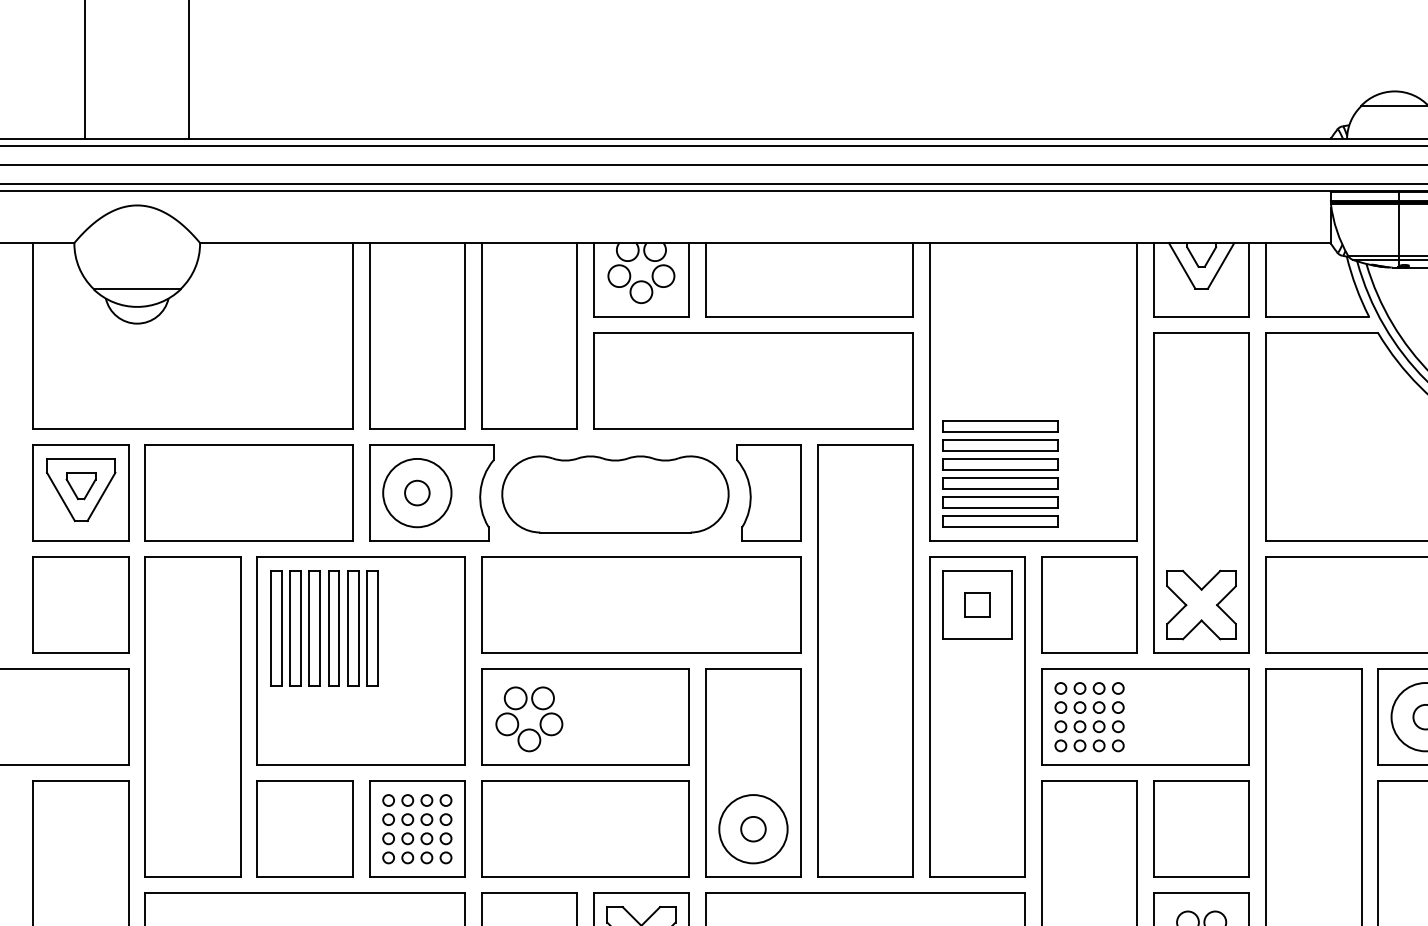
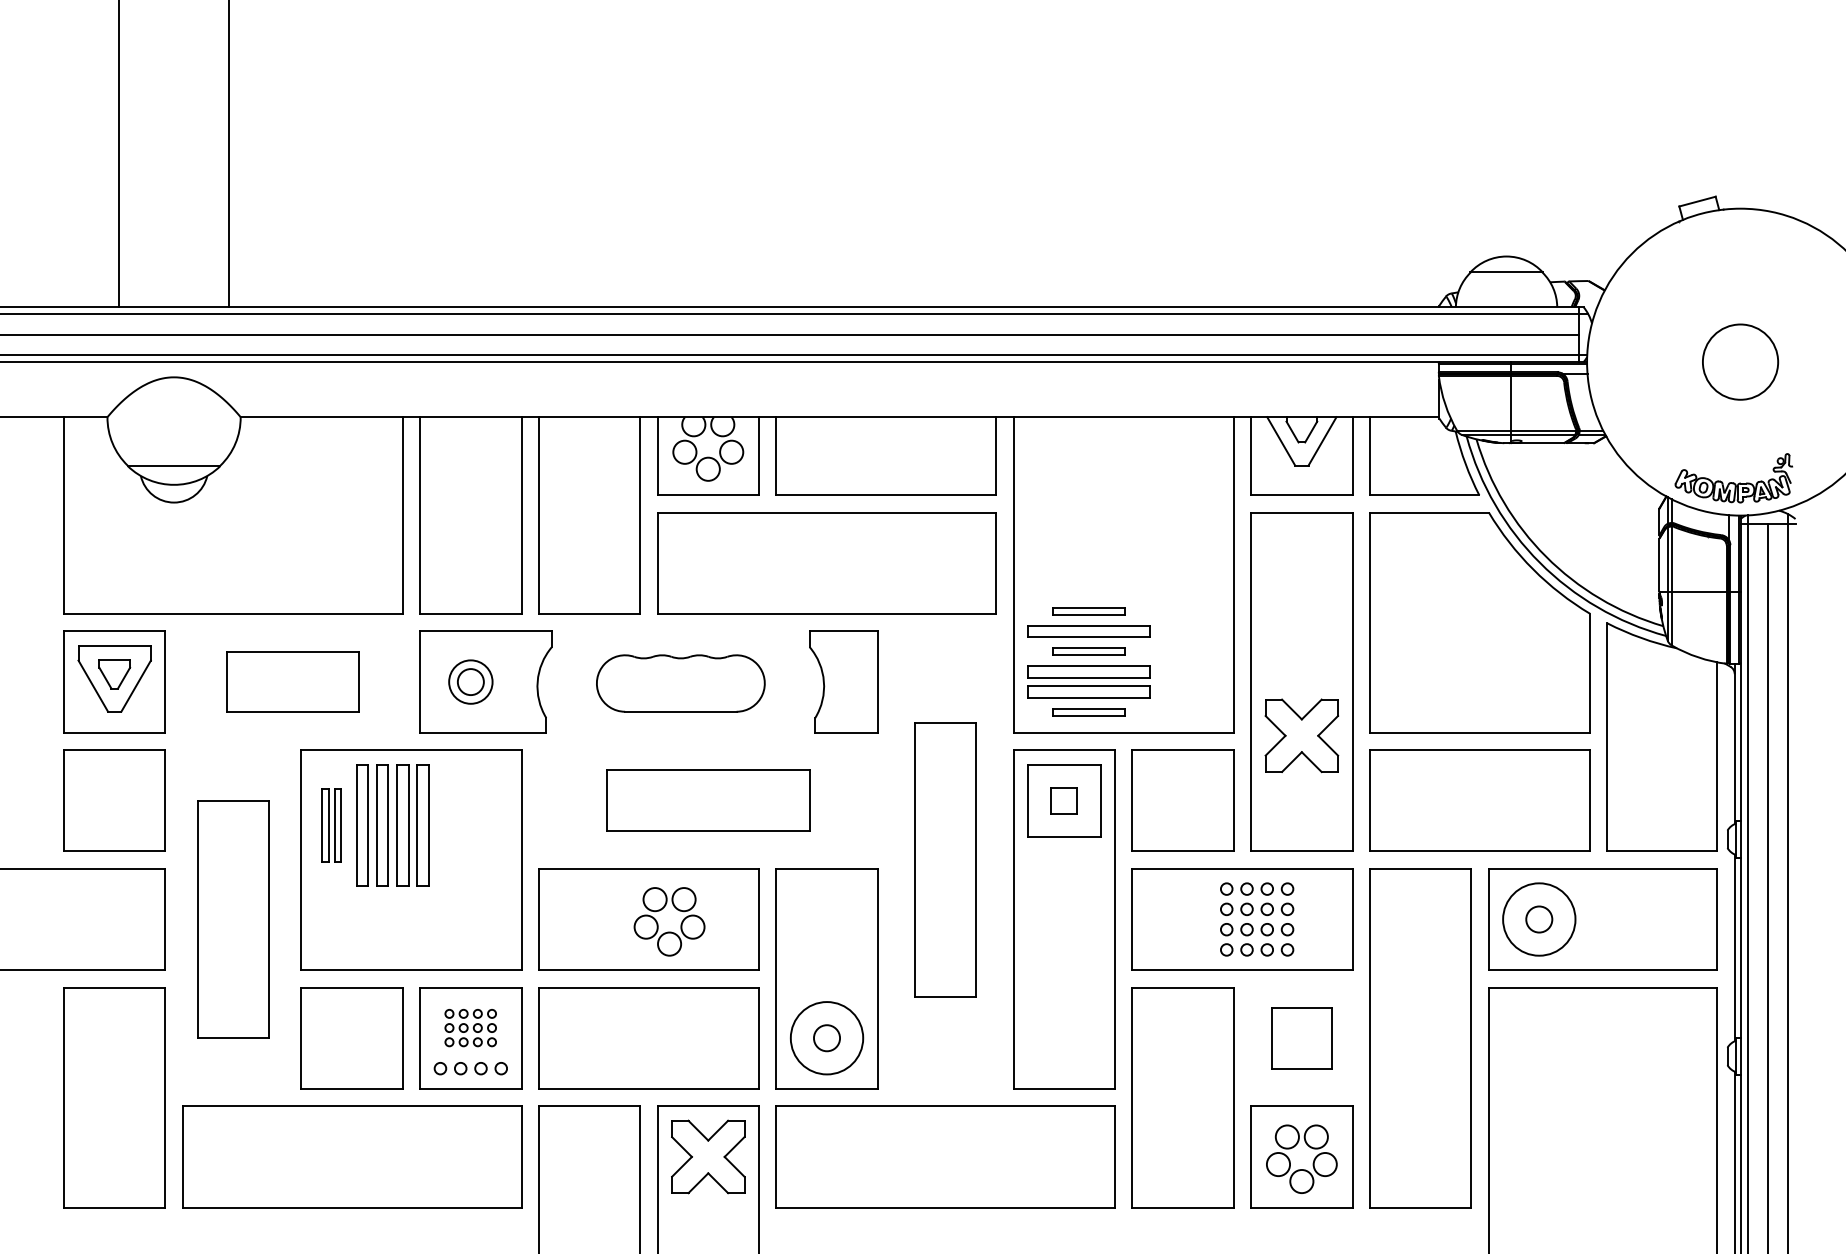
part: (1000, 425) -> (1088, 610), size x0.6
part: (1000, 464) -> (1088, 651), size x0.6
part: (248, 492) -> (292, 681), size x0.6
circle: (416, 492) -> (470, 681), size x0.6
part: (615, 494) -> (680, 683), size x0.7
part: (1000, 521) -> (1088, 712), size x0.6
part: (641, 604) -> (708, 800), size x0.6
part: (1201, 604) -> (1301, 735), moved
part: (285, 628) -> (331, 825), size x0.6
part: (865, 660) -> (945, 859), size x0.6
part: (1094, 712) -> (1262, 914), moved
part: (193, 717) -> (233, 919), size x0.7
part: (529, 728) -> (669, 931), moved
part: (416, 819) -> (470, 1027), size x0.7
part: (1201, 829) -> (1301, 1038), size x0.6

